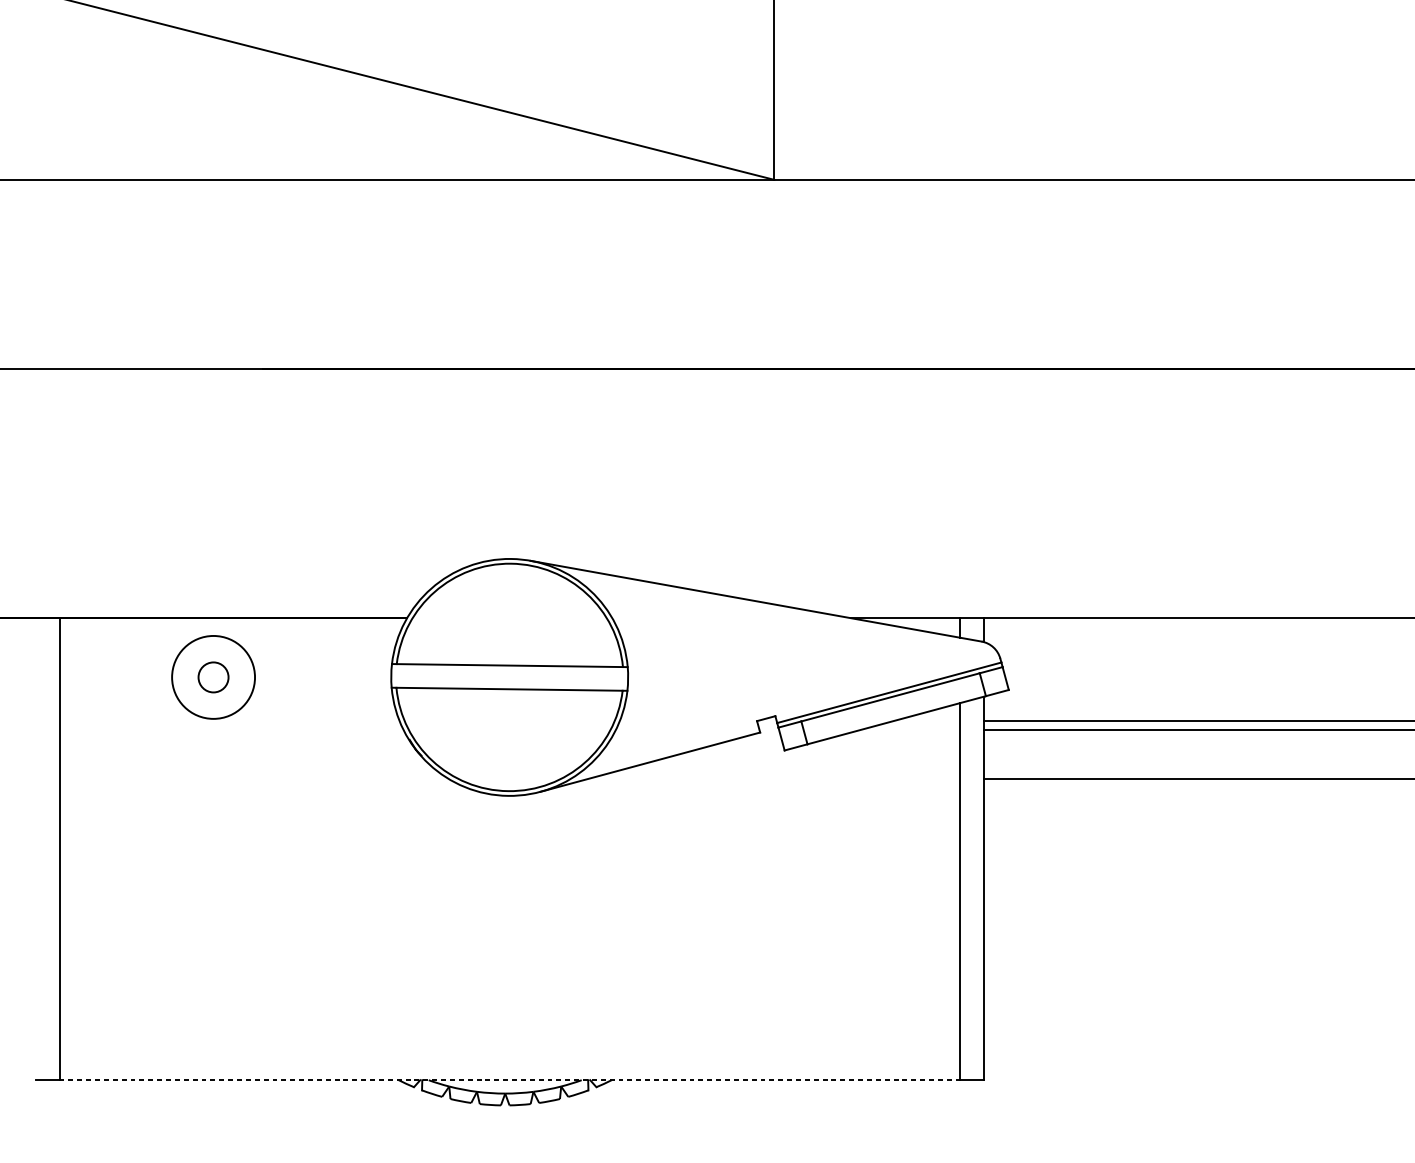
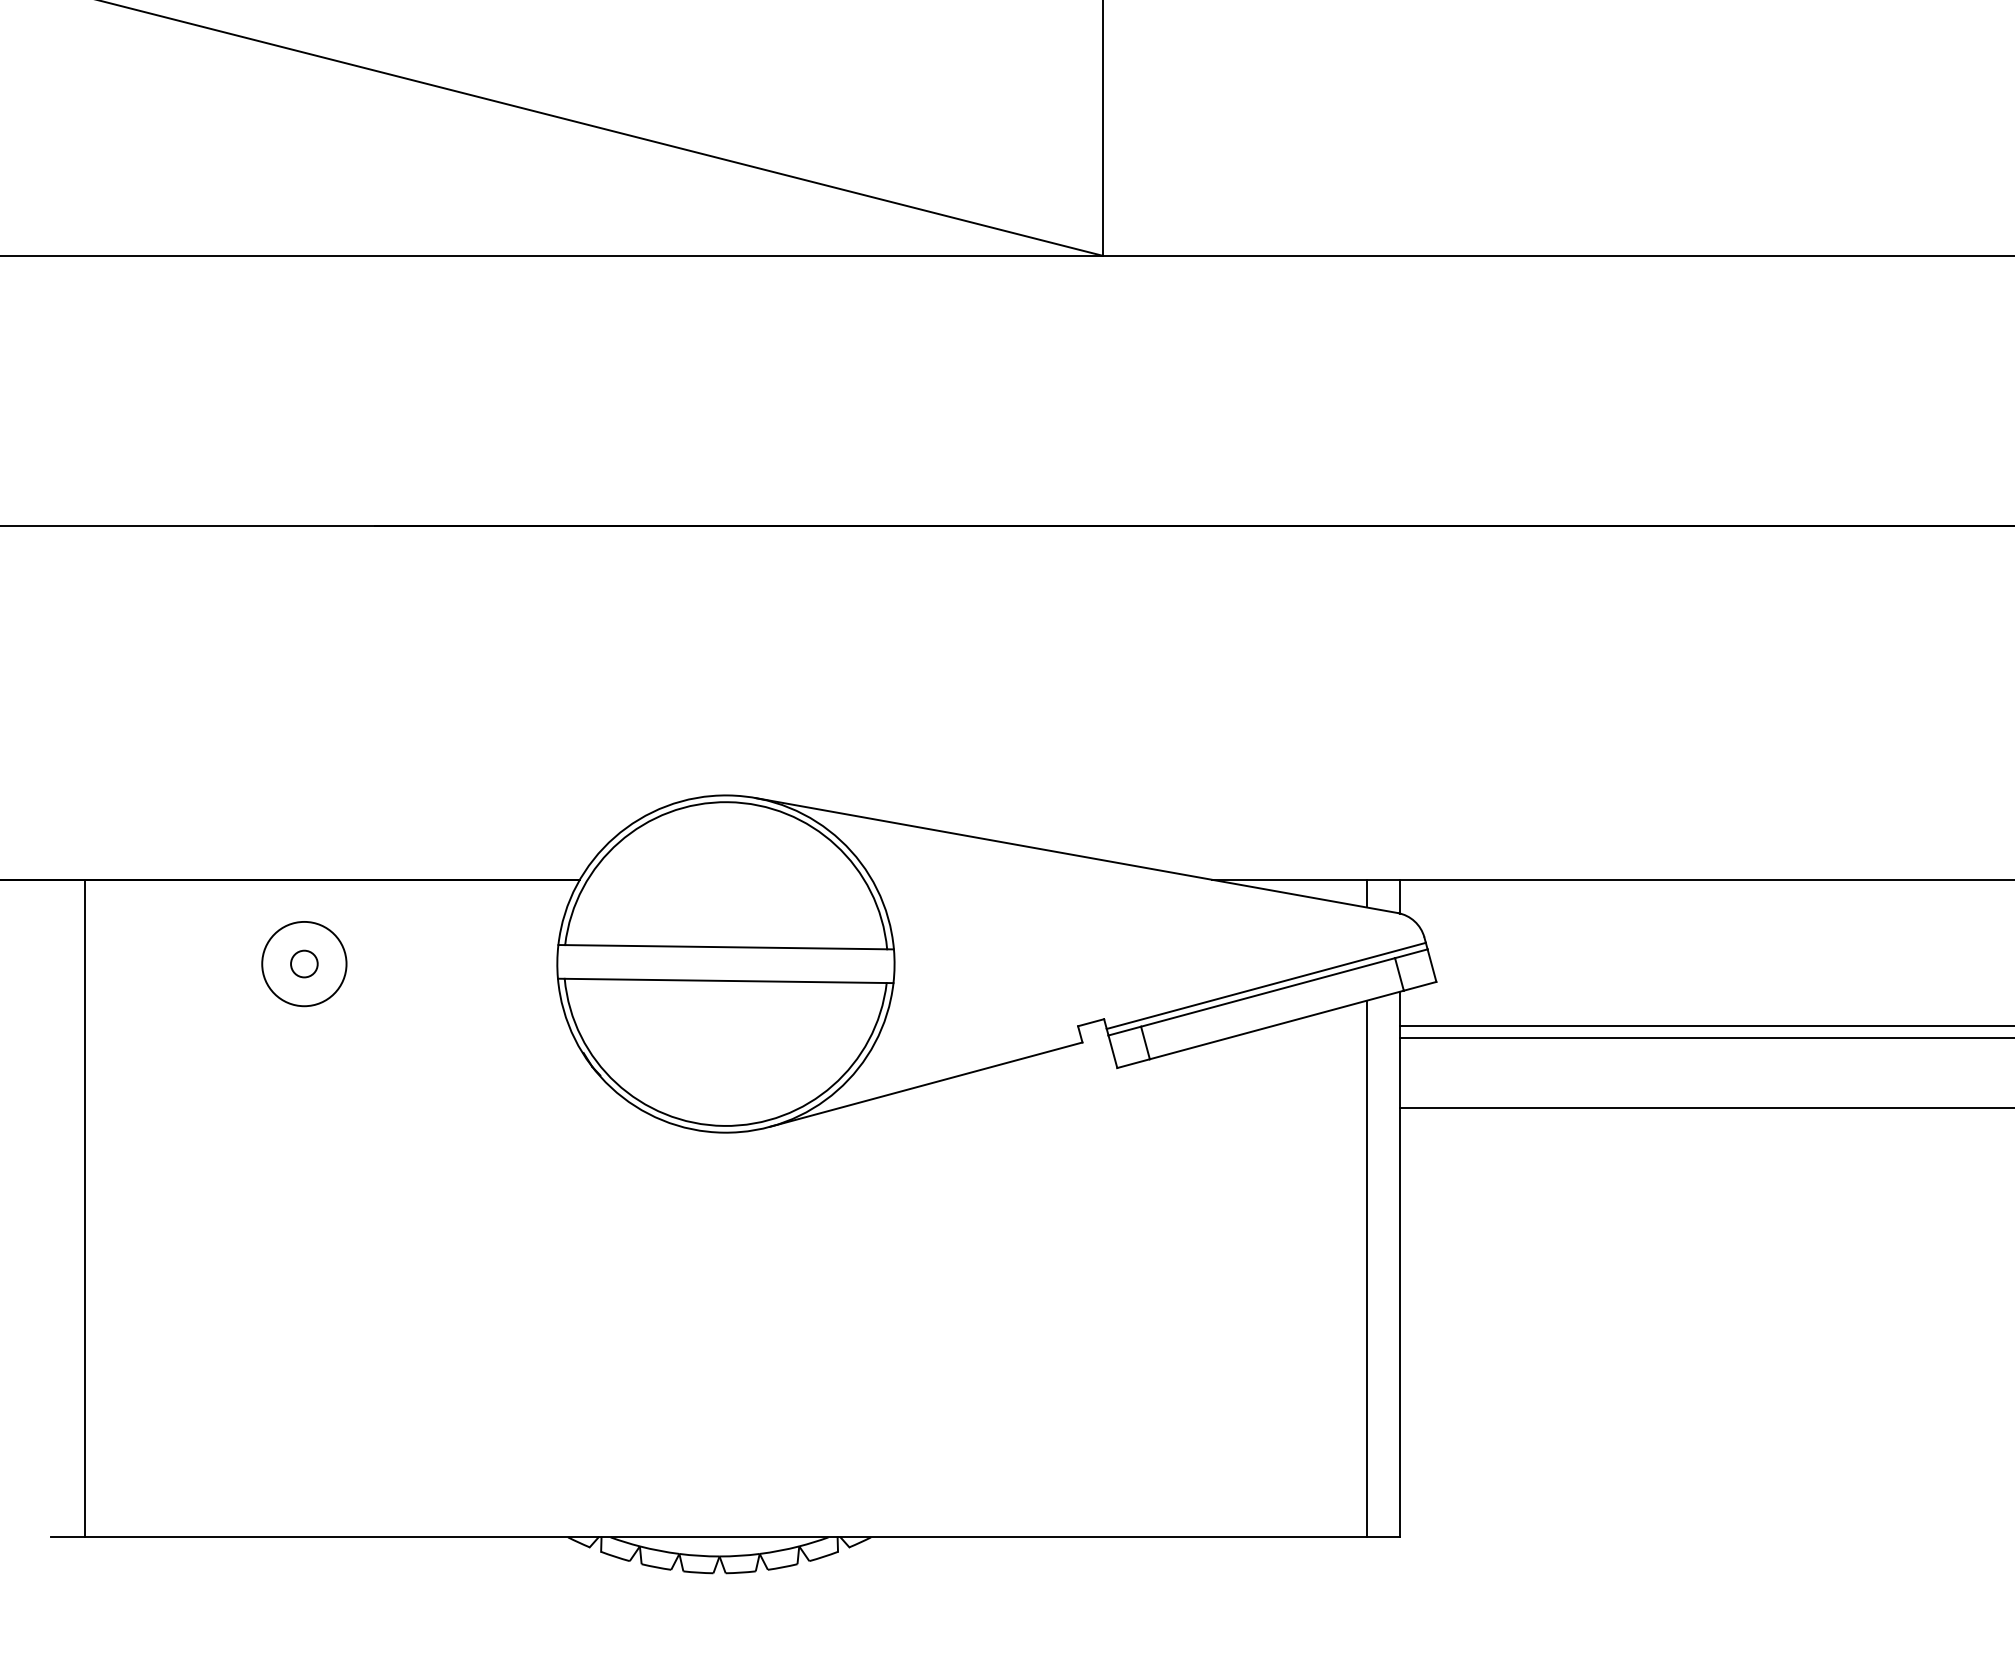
circle: (213, 677) -> (304, 963), size x0.62
circle: (213, 677) -> (304, 963), size x0.71
line: (509, 1080) -> (725, 1537), dashed -> solid

